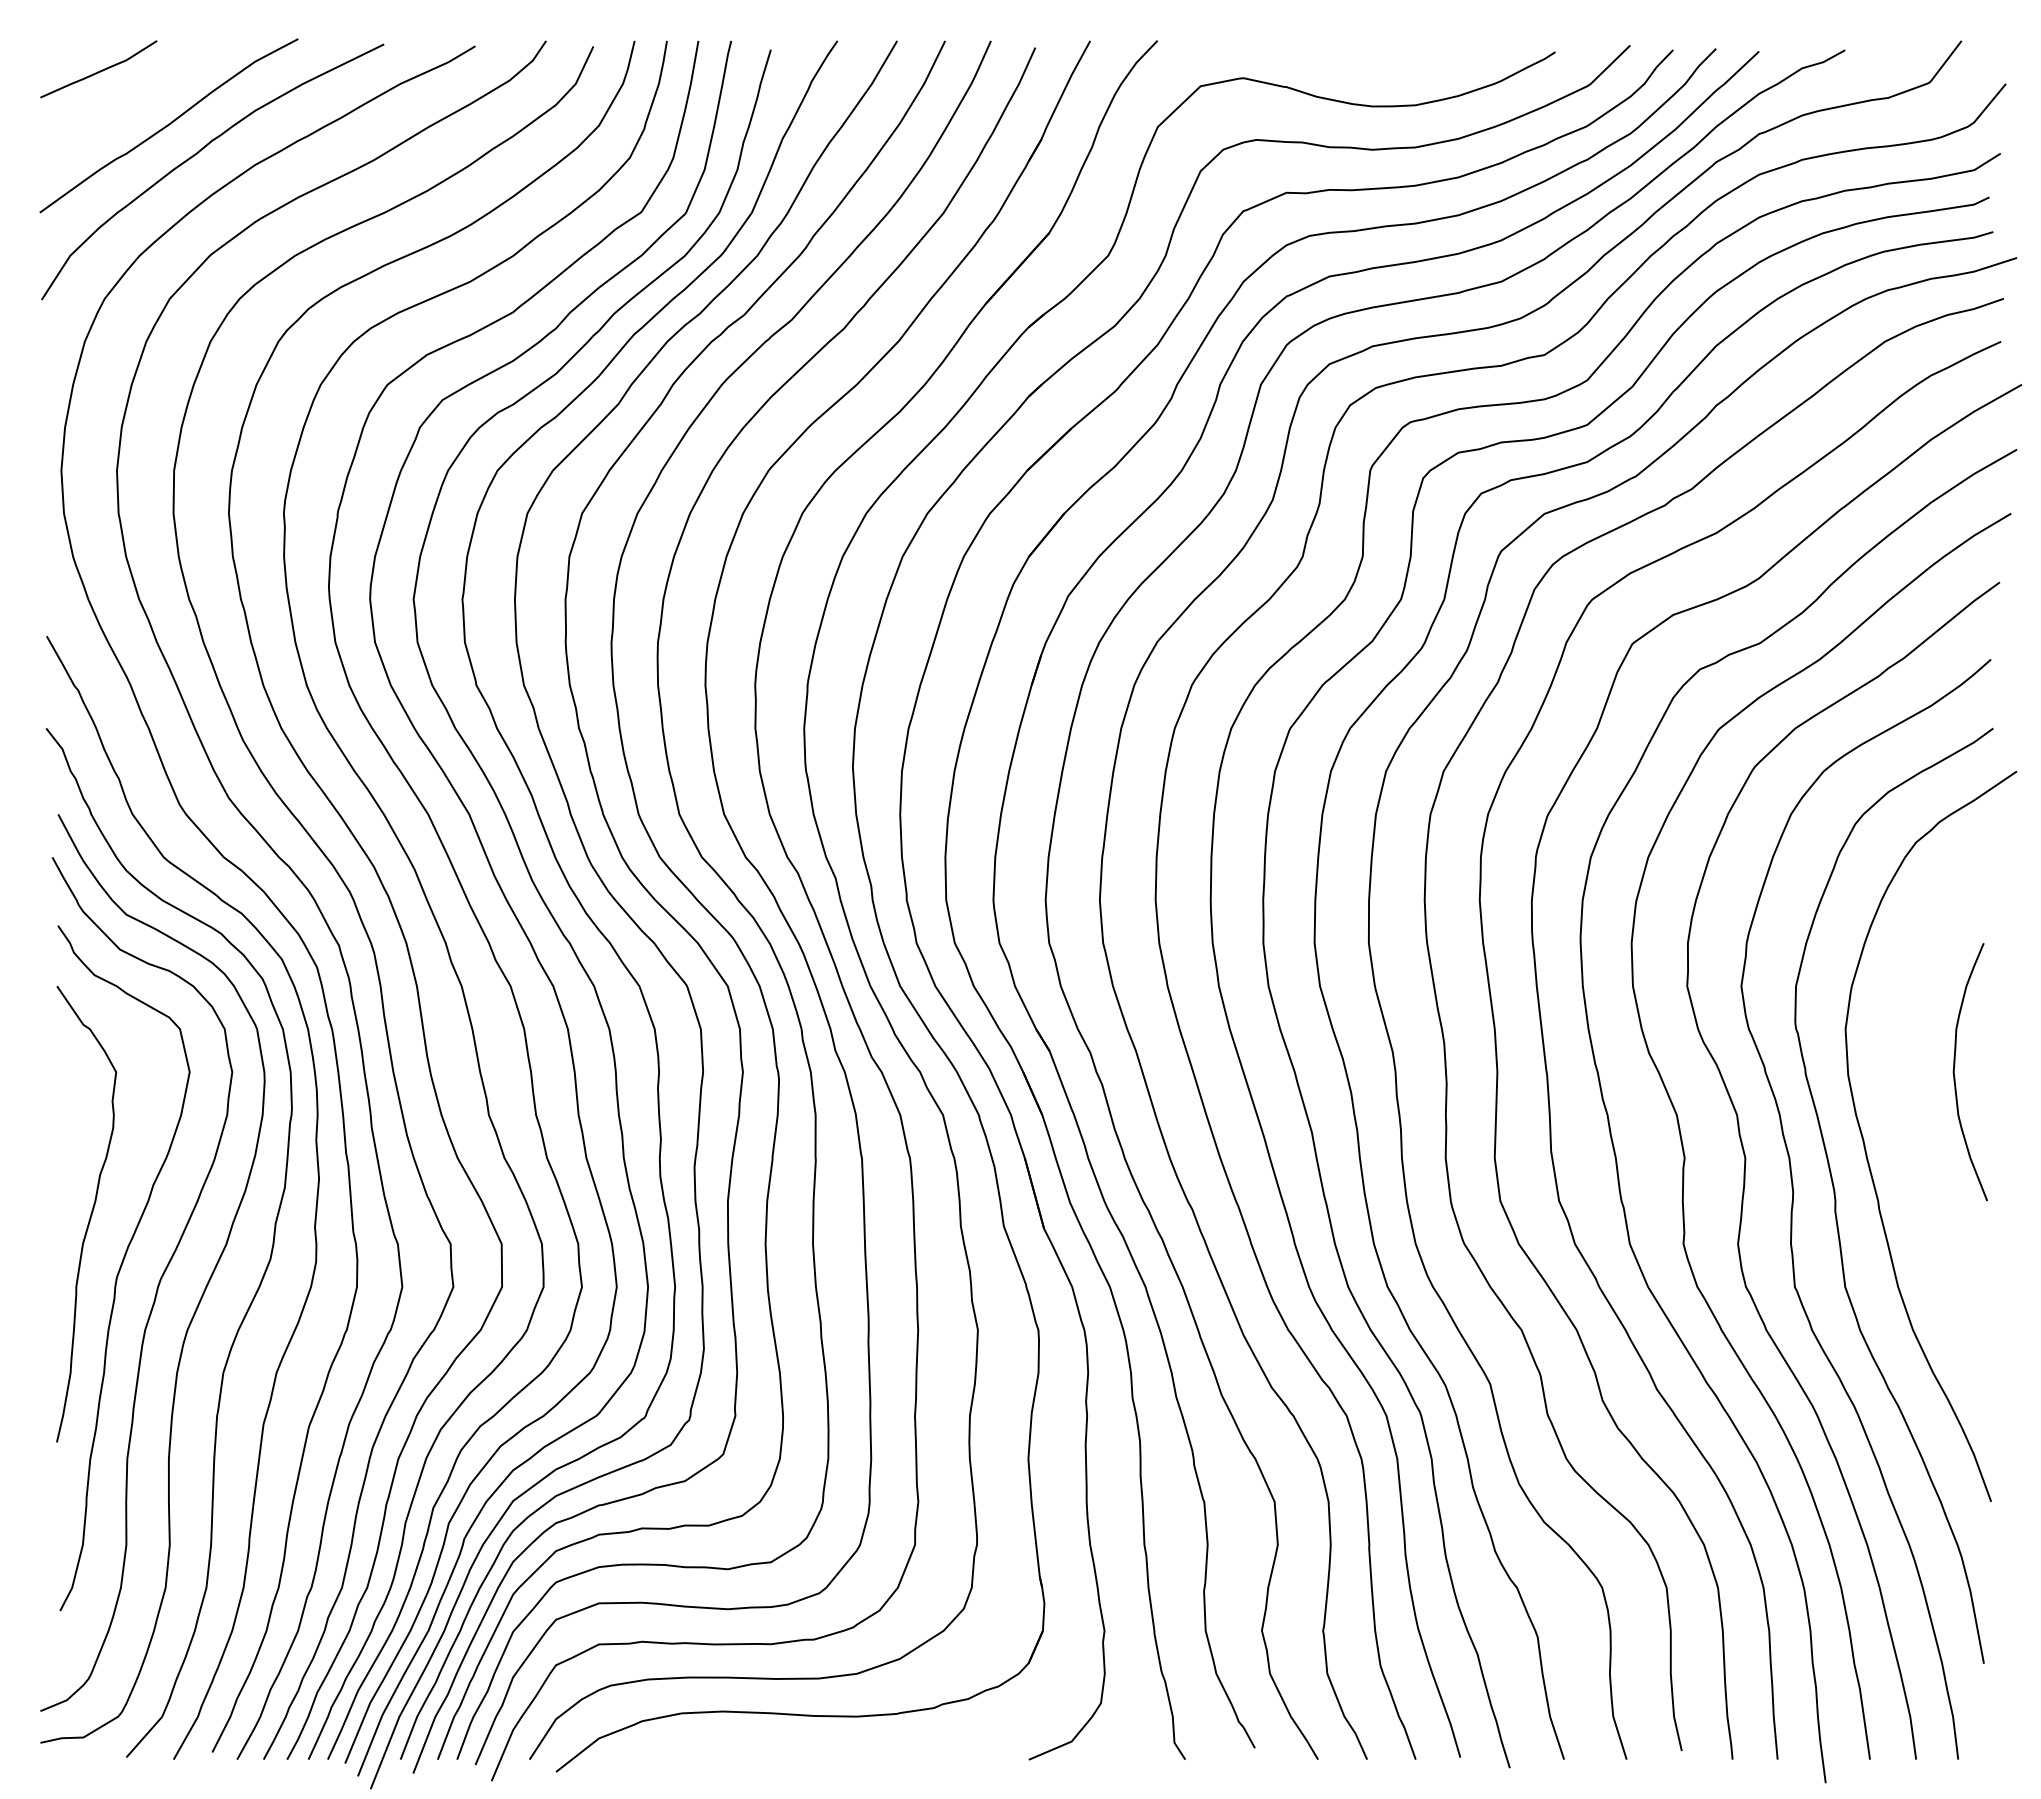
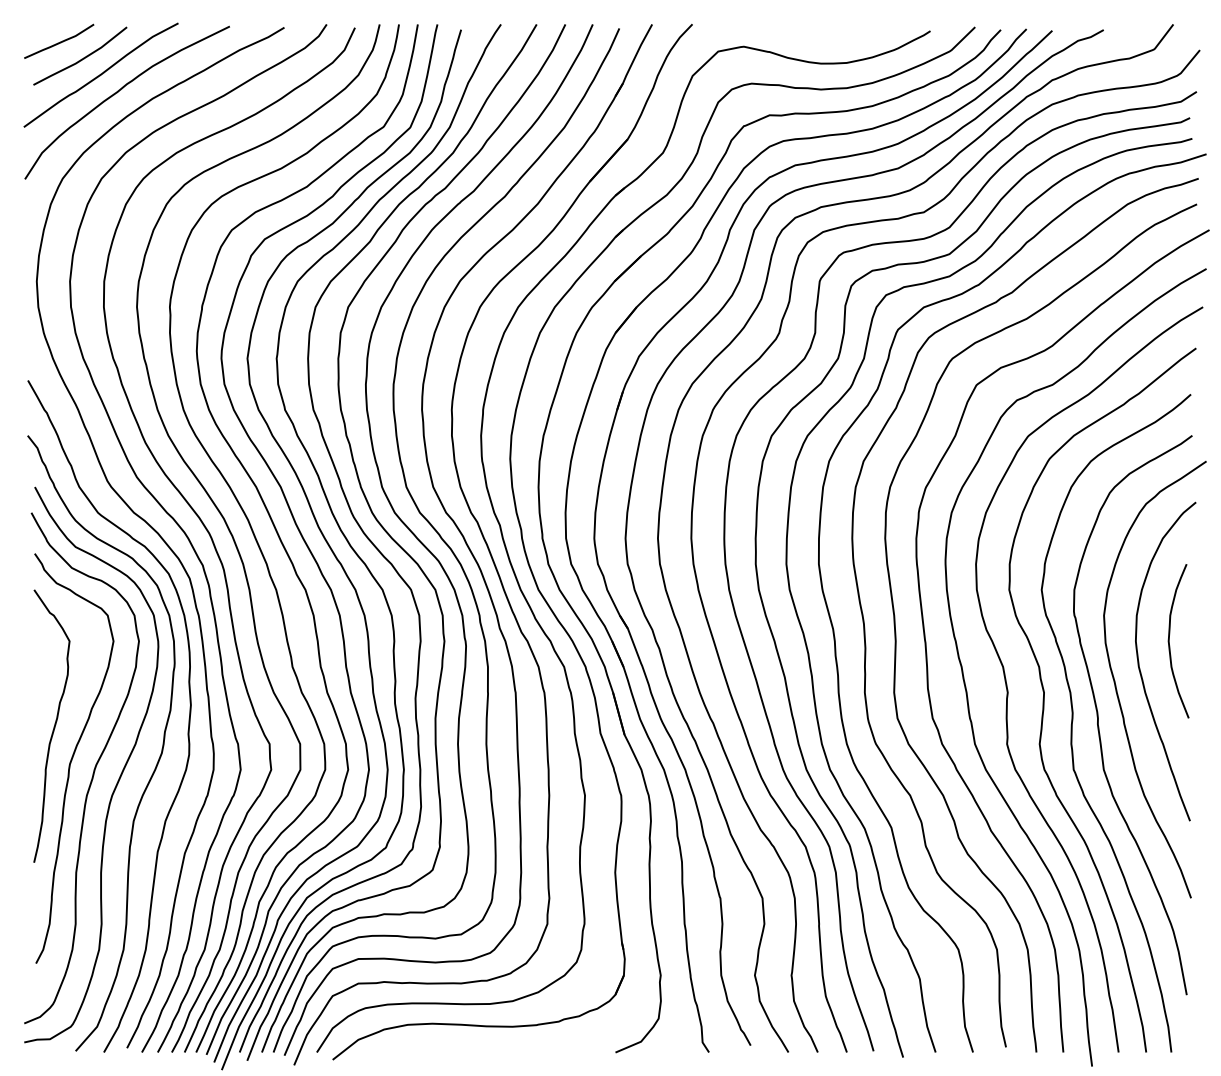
line: (136, 97) -> (81, 58), added
curve: (1906, 1117) -> (1140, 668), added

